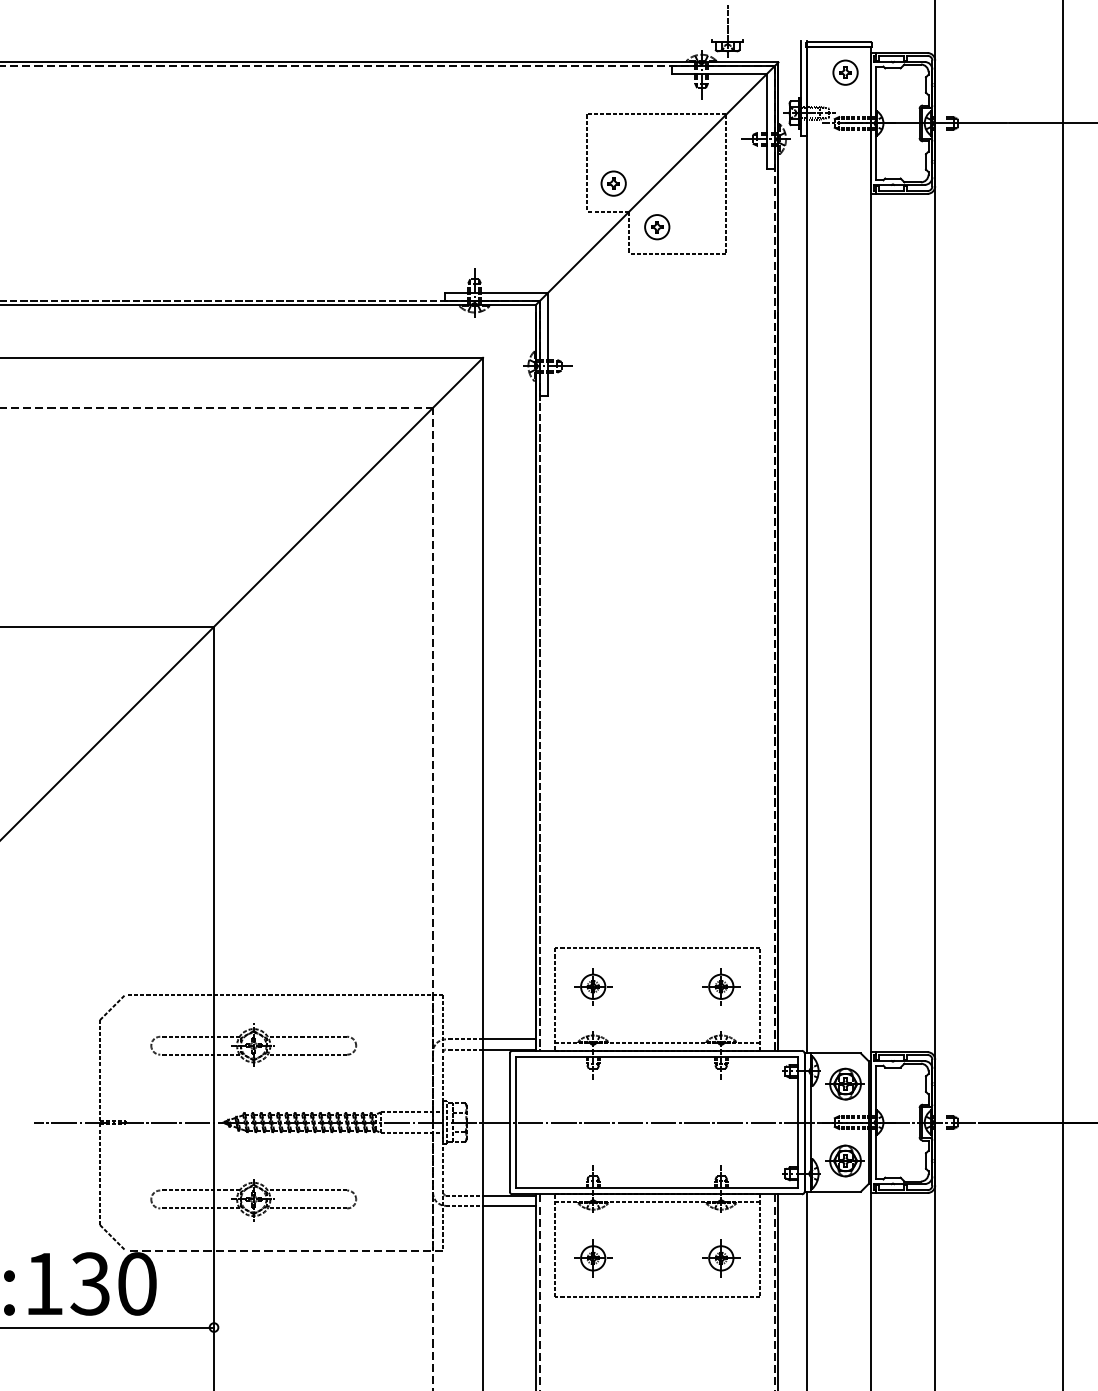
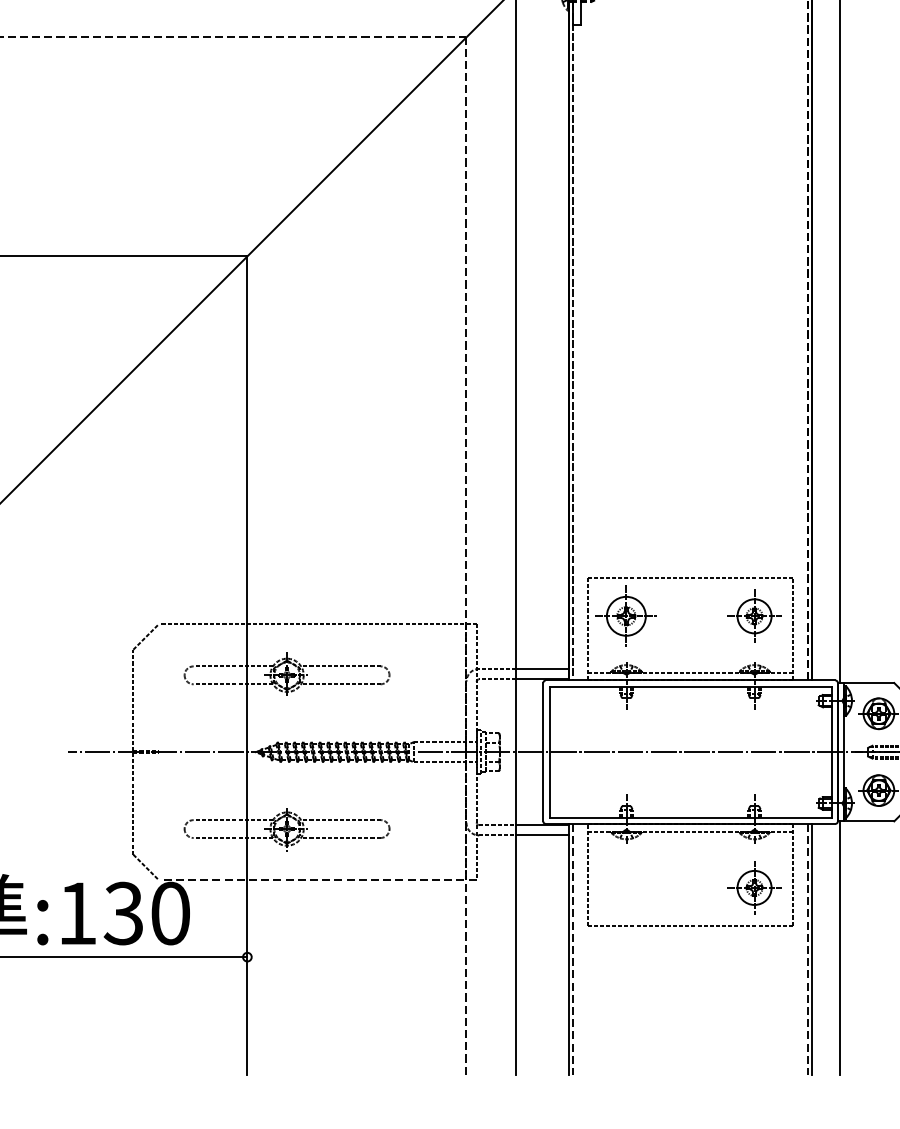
part: (593, 986) -> (626, 616), size x1.6
part: (721, 986) -> (754, 616), size x1.4
part: (593, 1258) -> (626, 888), removed
part: (721, 1258) -> (754, 888), size x1.4

